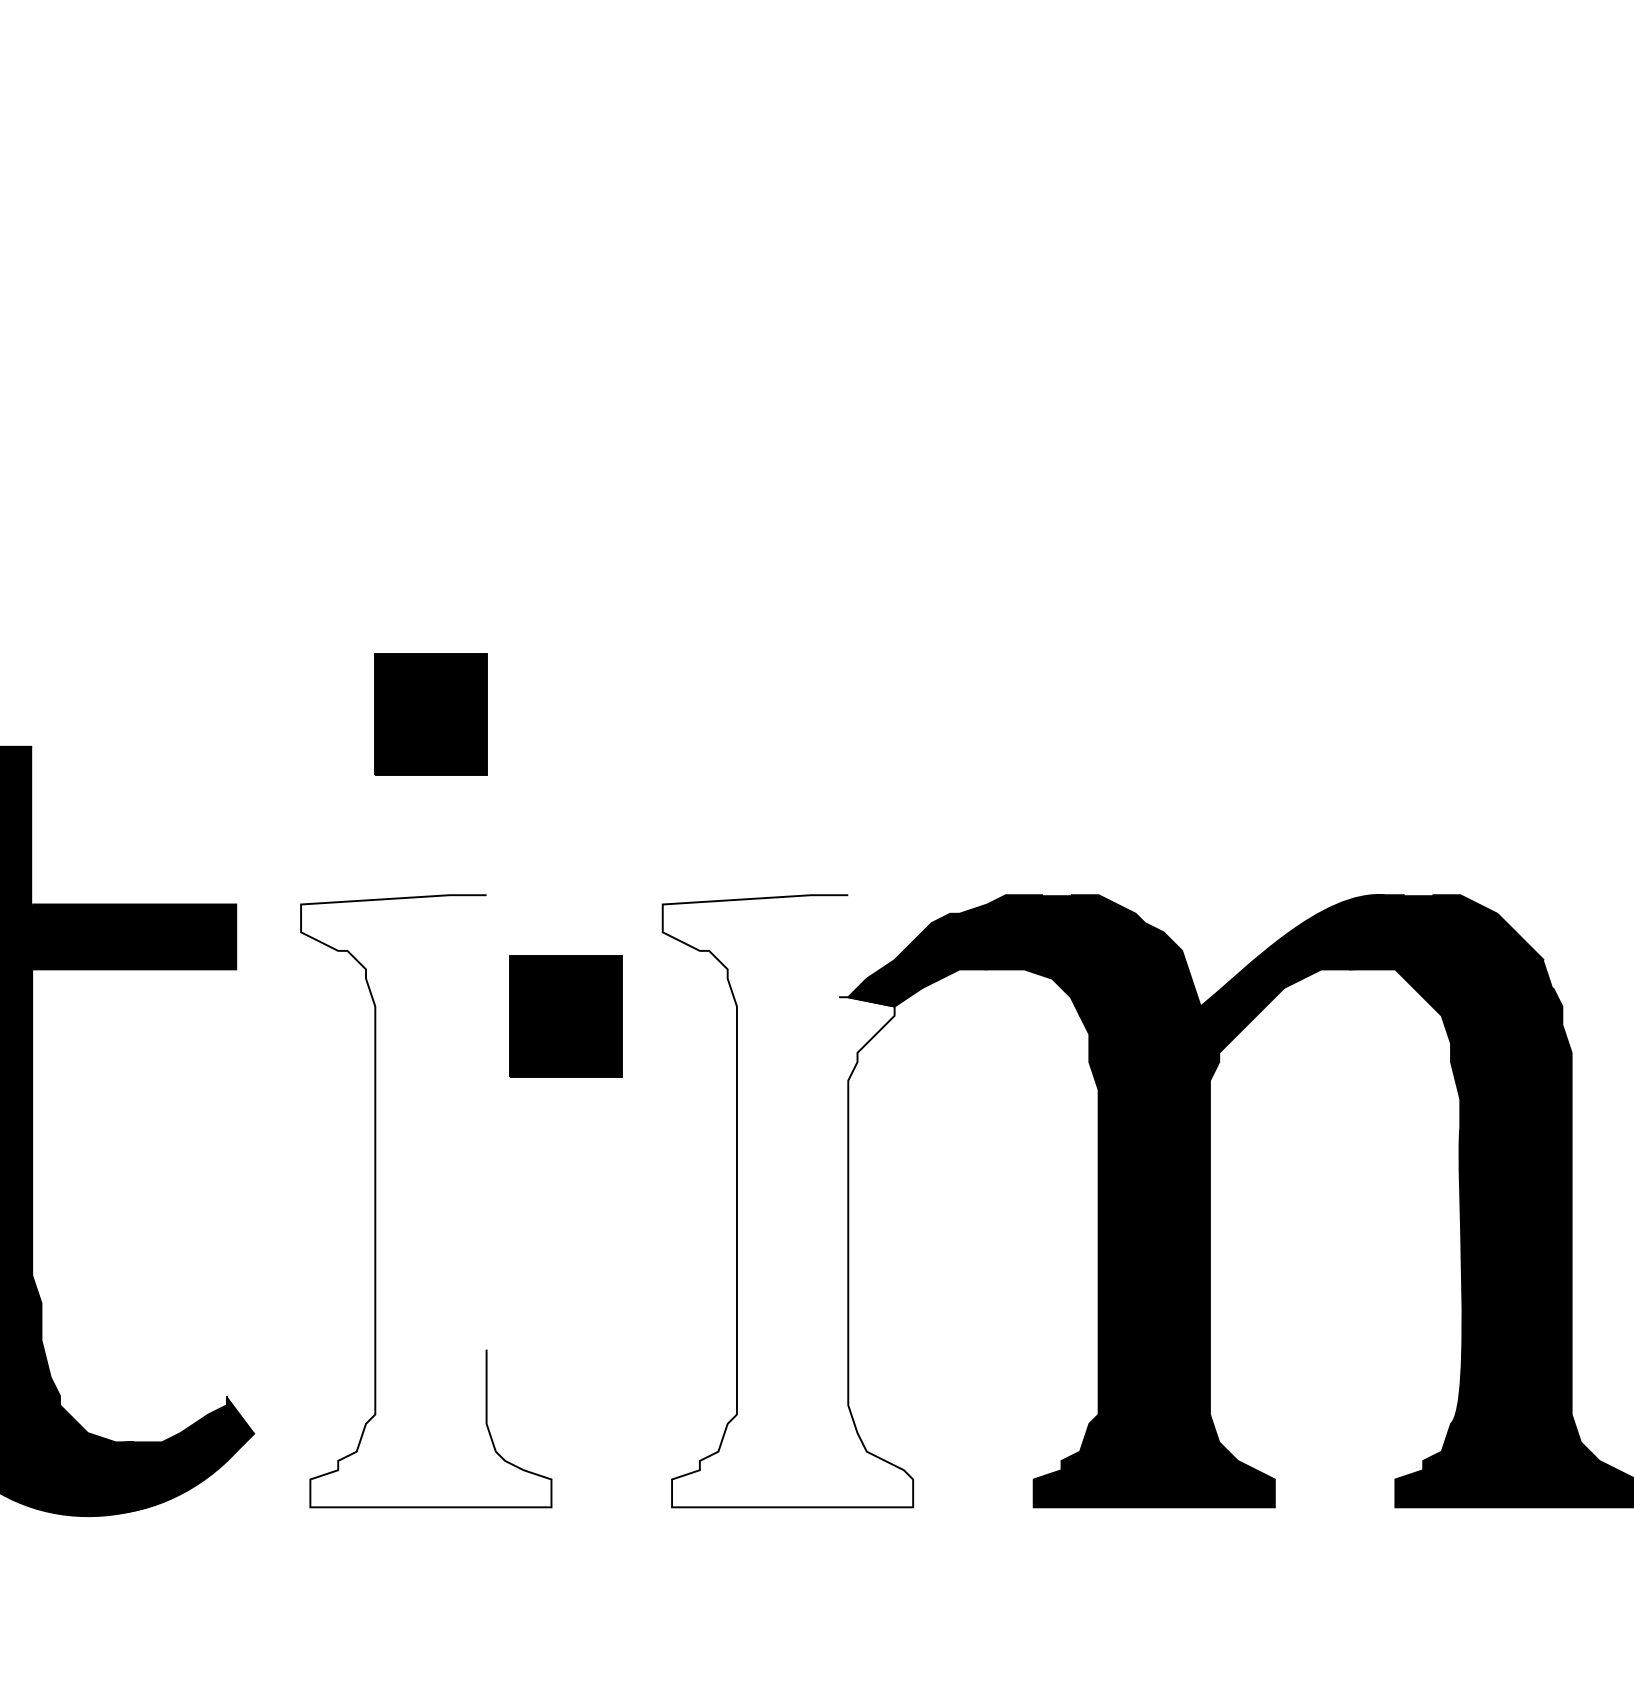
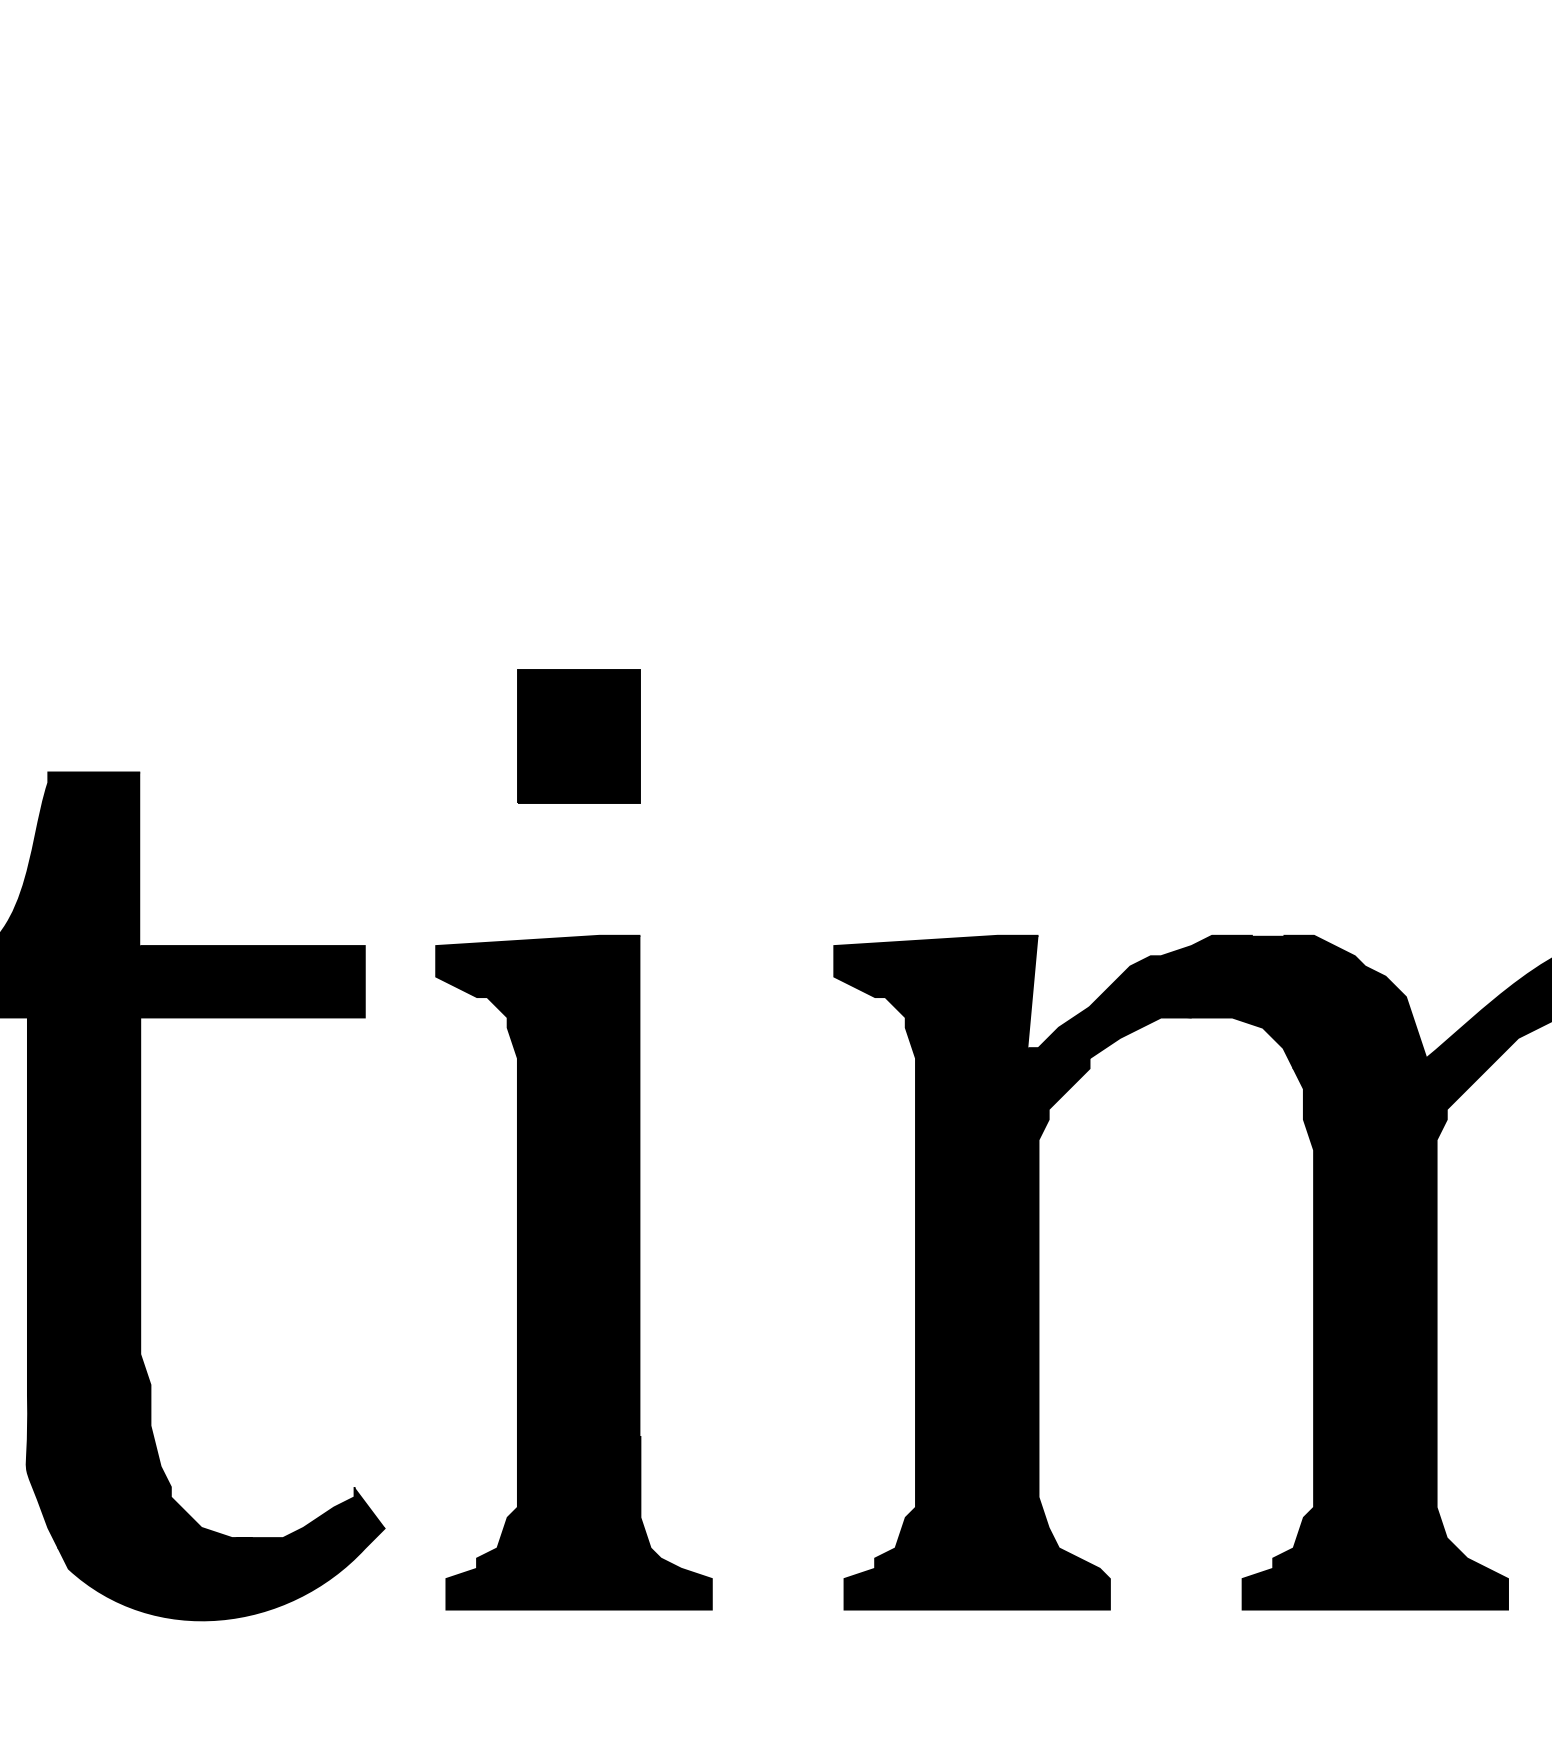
part: (565, 1016) -> (727, 1069), removed
fill: (426, 1201) -> (574, 1272), added
fill: (787, 1201) -> (971, 1272), added

